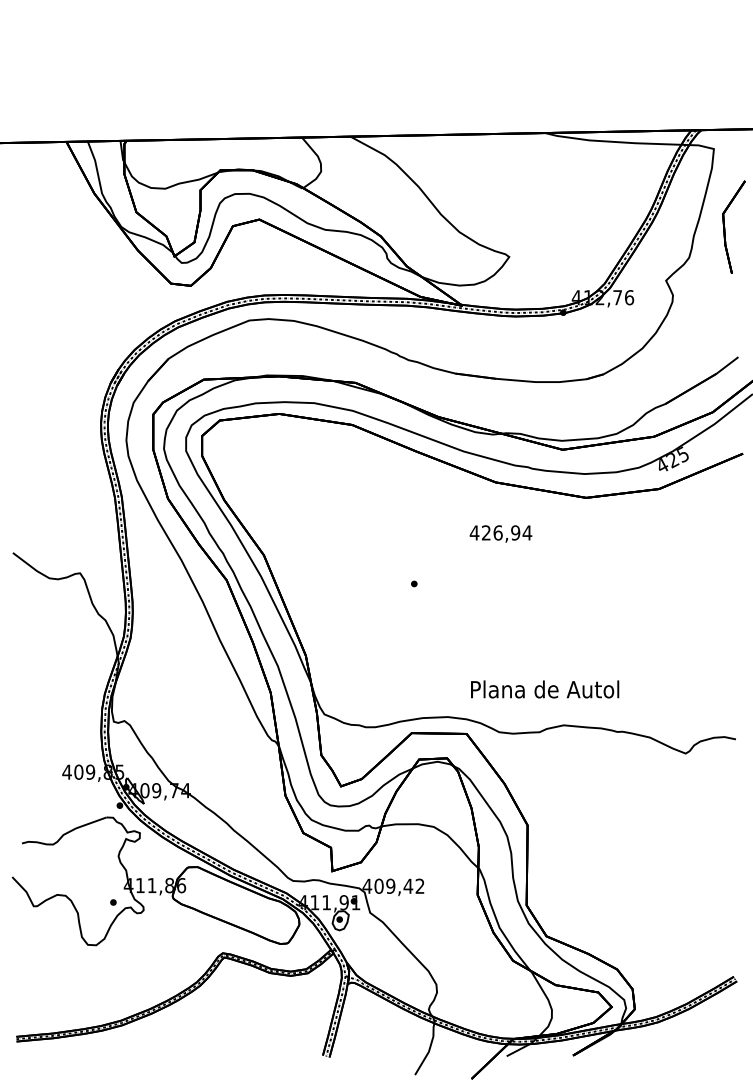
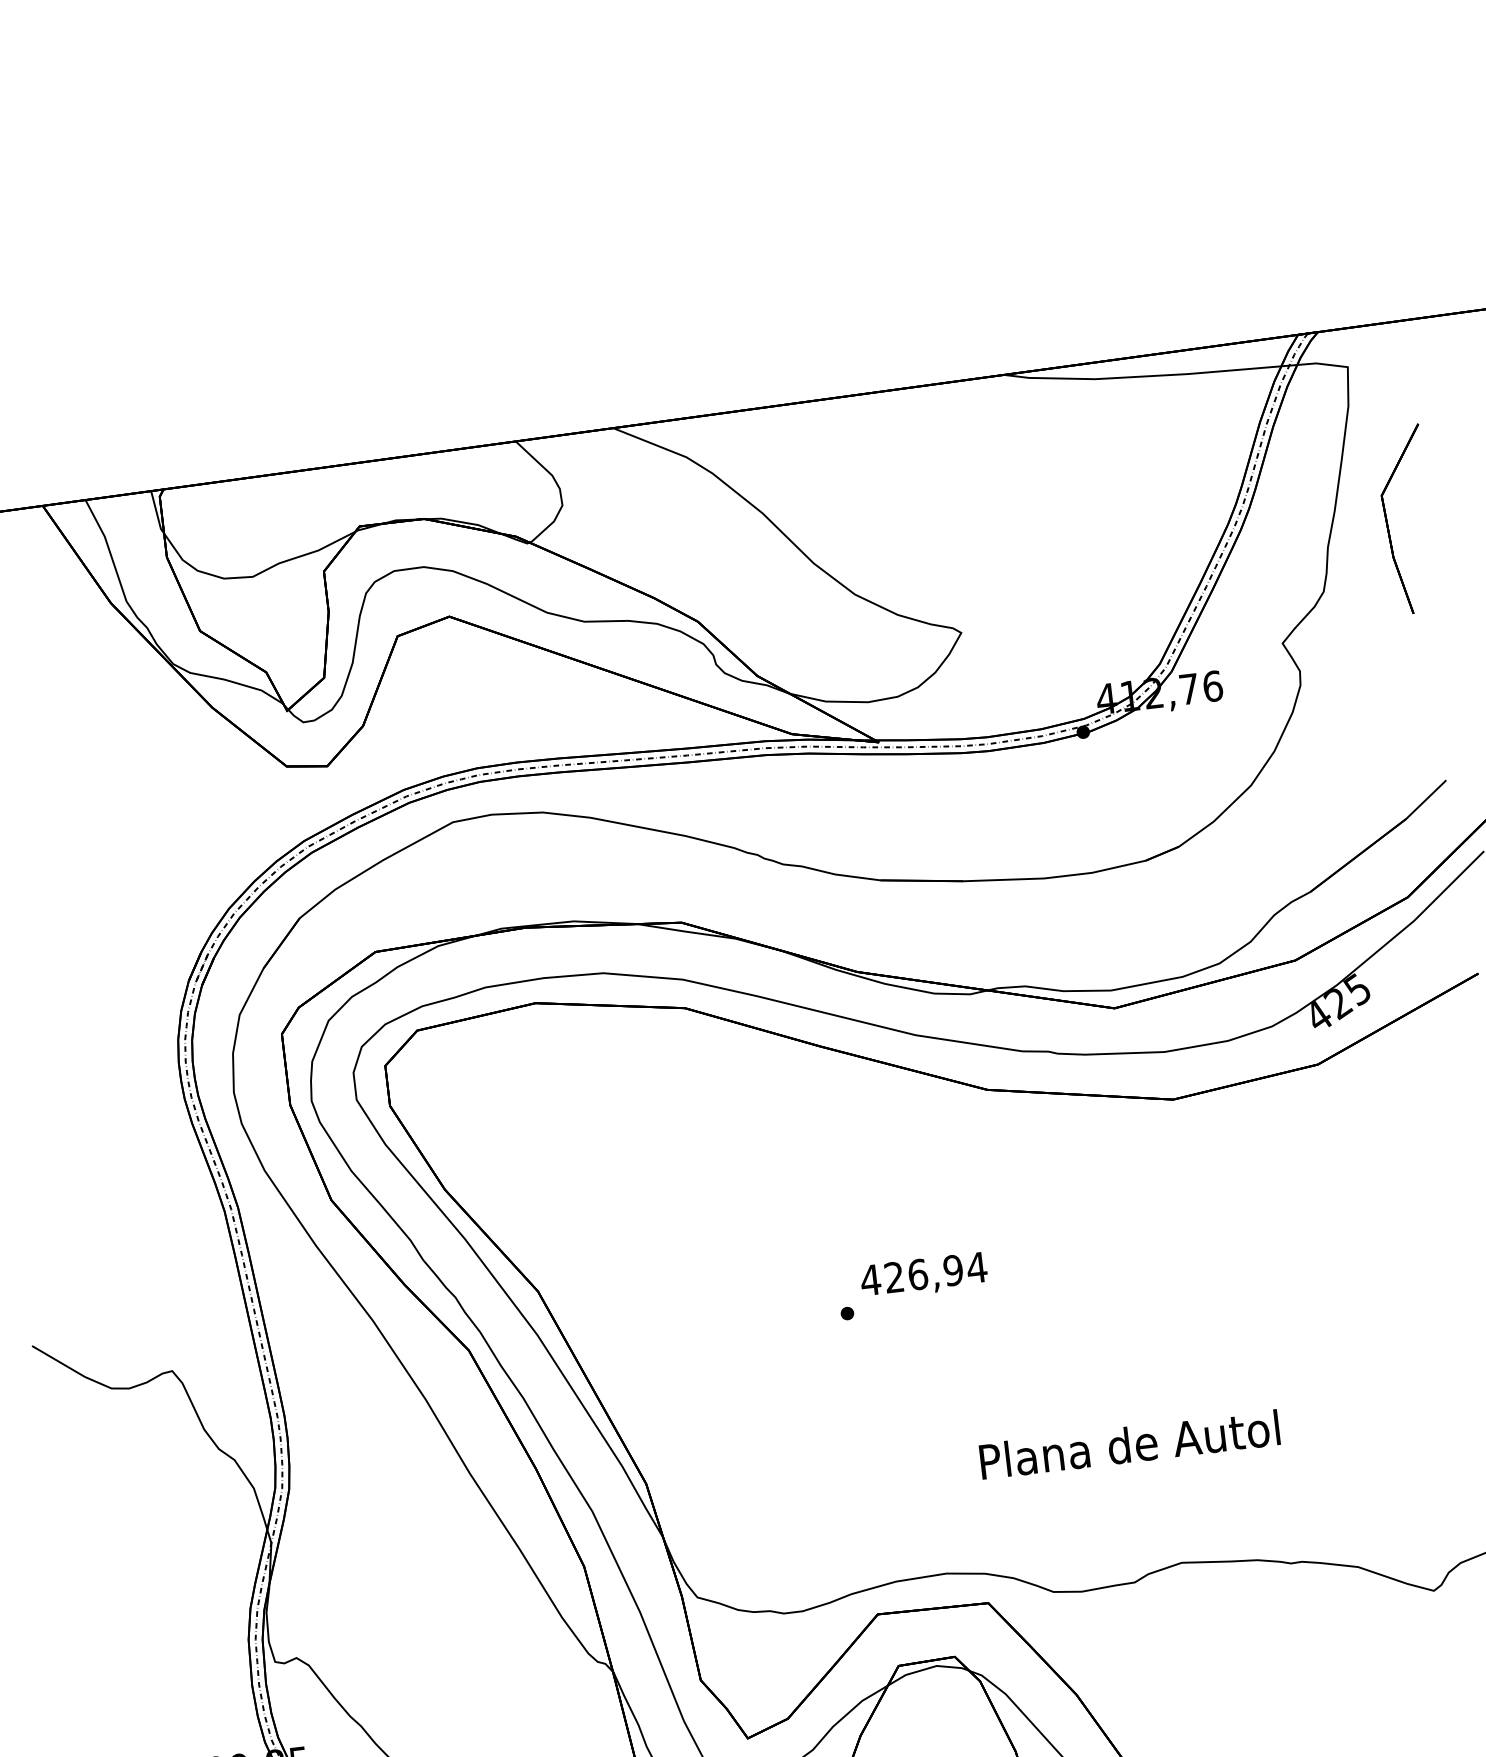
text: (500, 533) -> (922, 1275), moved
text: (545, 689) -> (1130, 1444), moved

